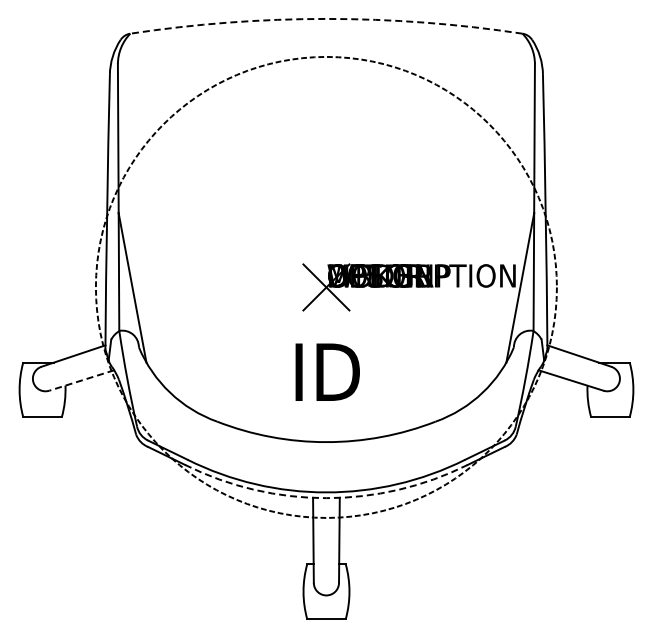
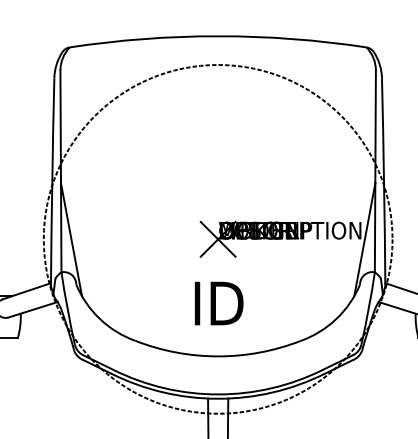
arc: (326, 18) -> (218, 35), dashed -> solid
line: (81, 380) -> (32, 309), dashed -> solid
arc: (326, 498) -> (218, 399), dashed -> solid

